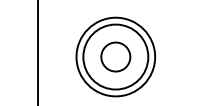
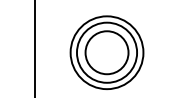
circle: (115, 56) -> (106, 52), size x1.6

